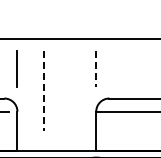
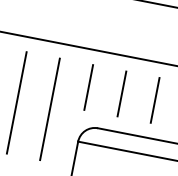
line: (96, 68) -> (89, 87), dashed -> solid
line: (122, 68) -> (121, 93), added
line: (148, 68) -> (154, 99), added
line: (43, 91) -> (16, 103), dashed -> solid
line: (69, 91) -> (49, 109), added

